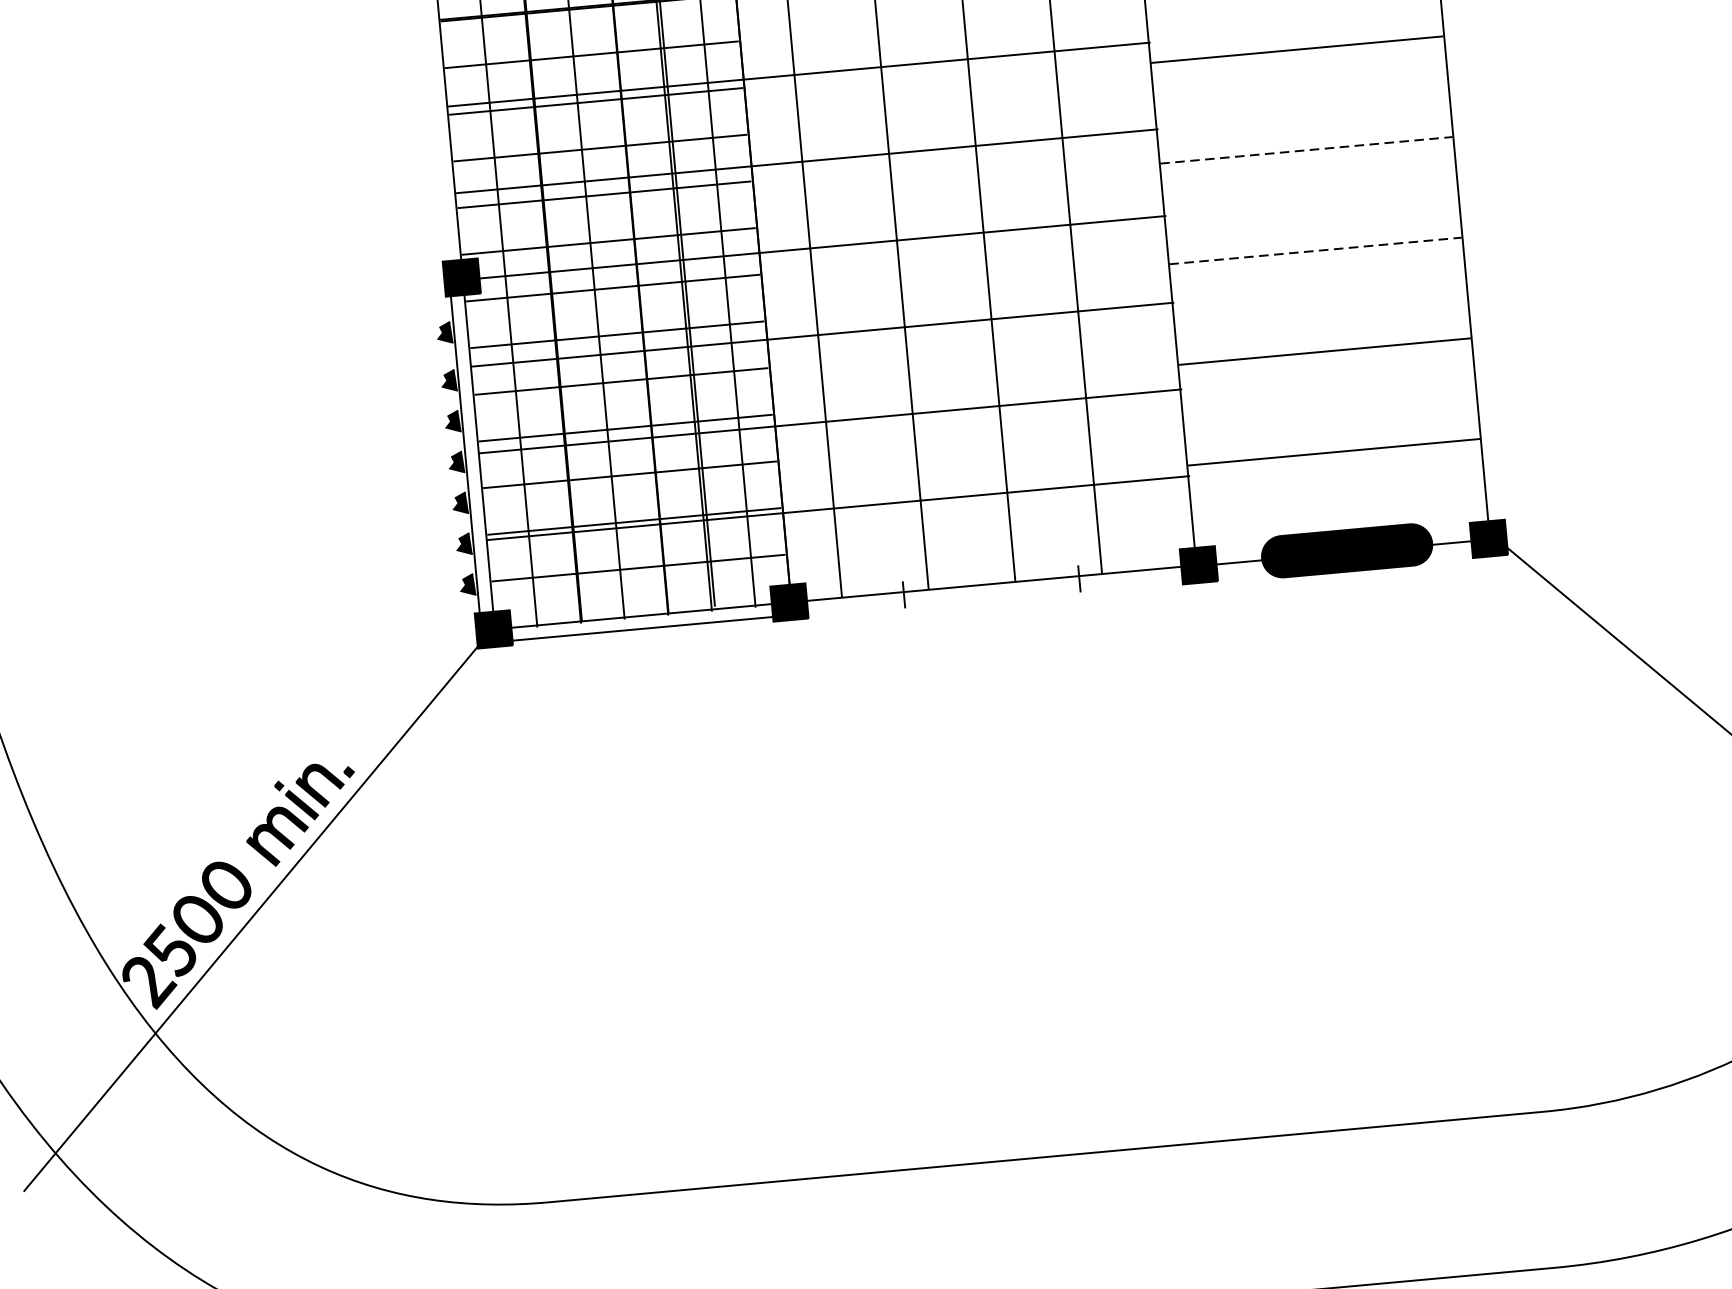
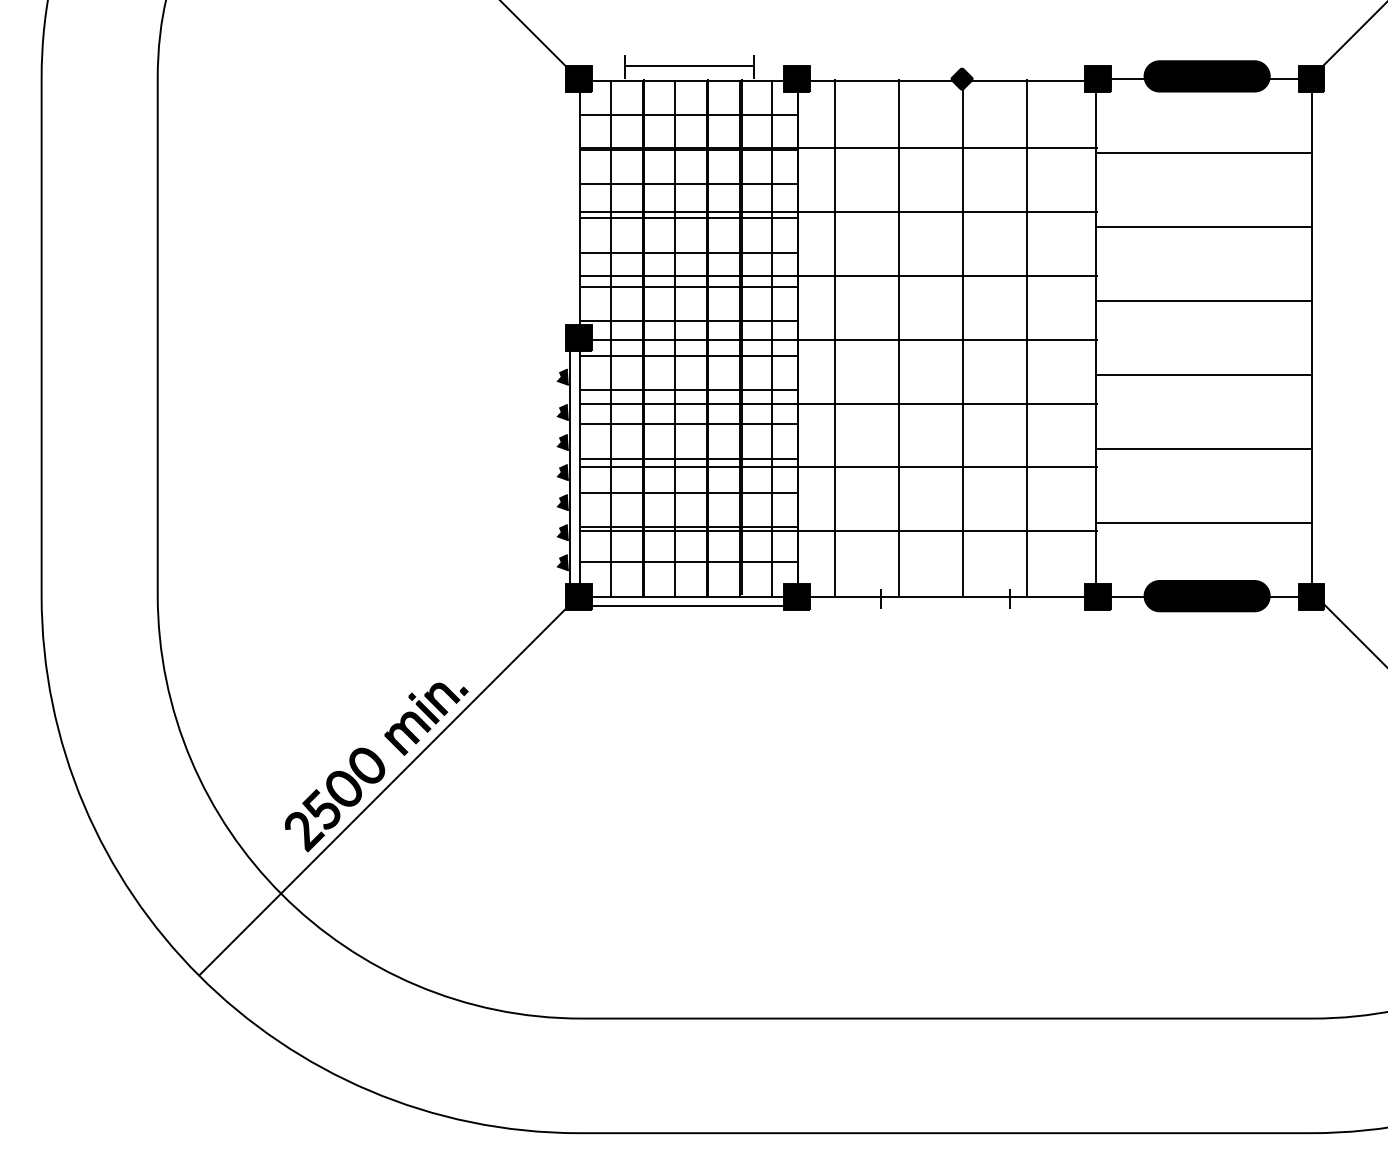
line: (1307, 150) -> (1204, 301), dashed -> solid
line: (1316, 251) -> (1204, 375), dashed -> solid

